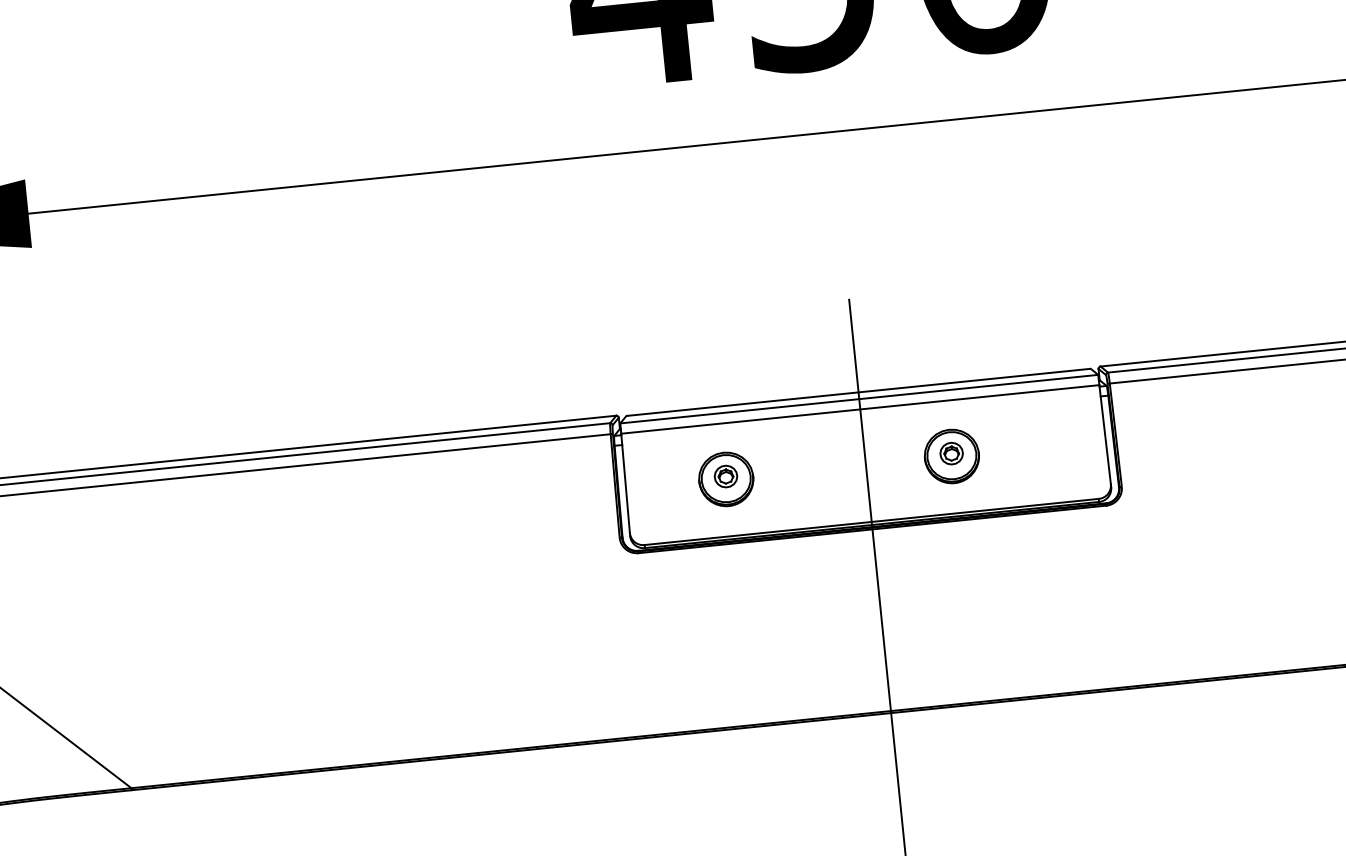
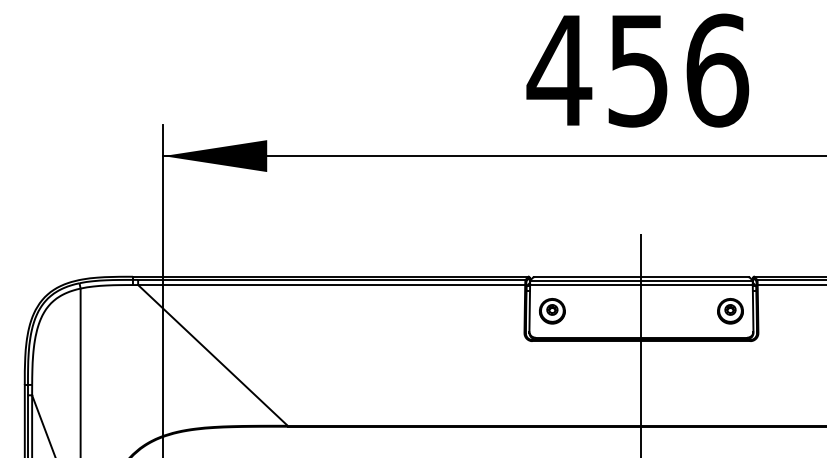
part: (952, 456) -> (730, 311), moved
part: (726, 479) -> (552, 311), moved

